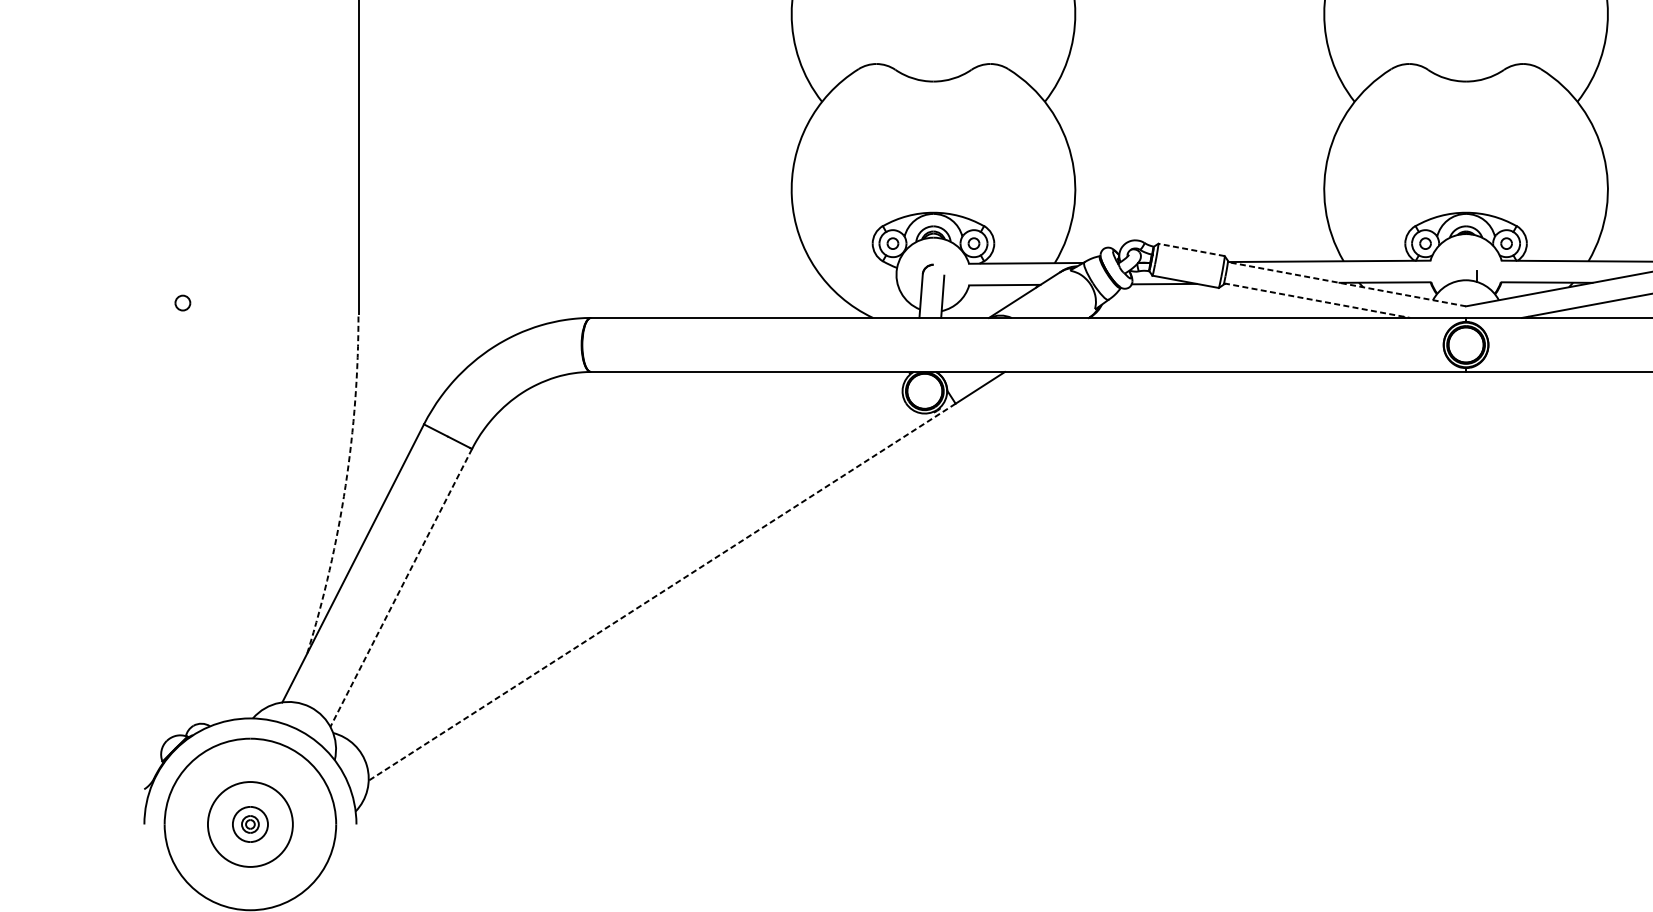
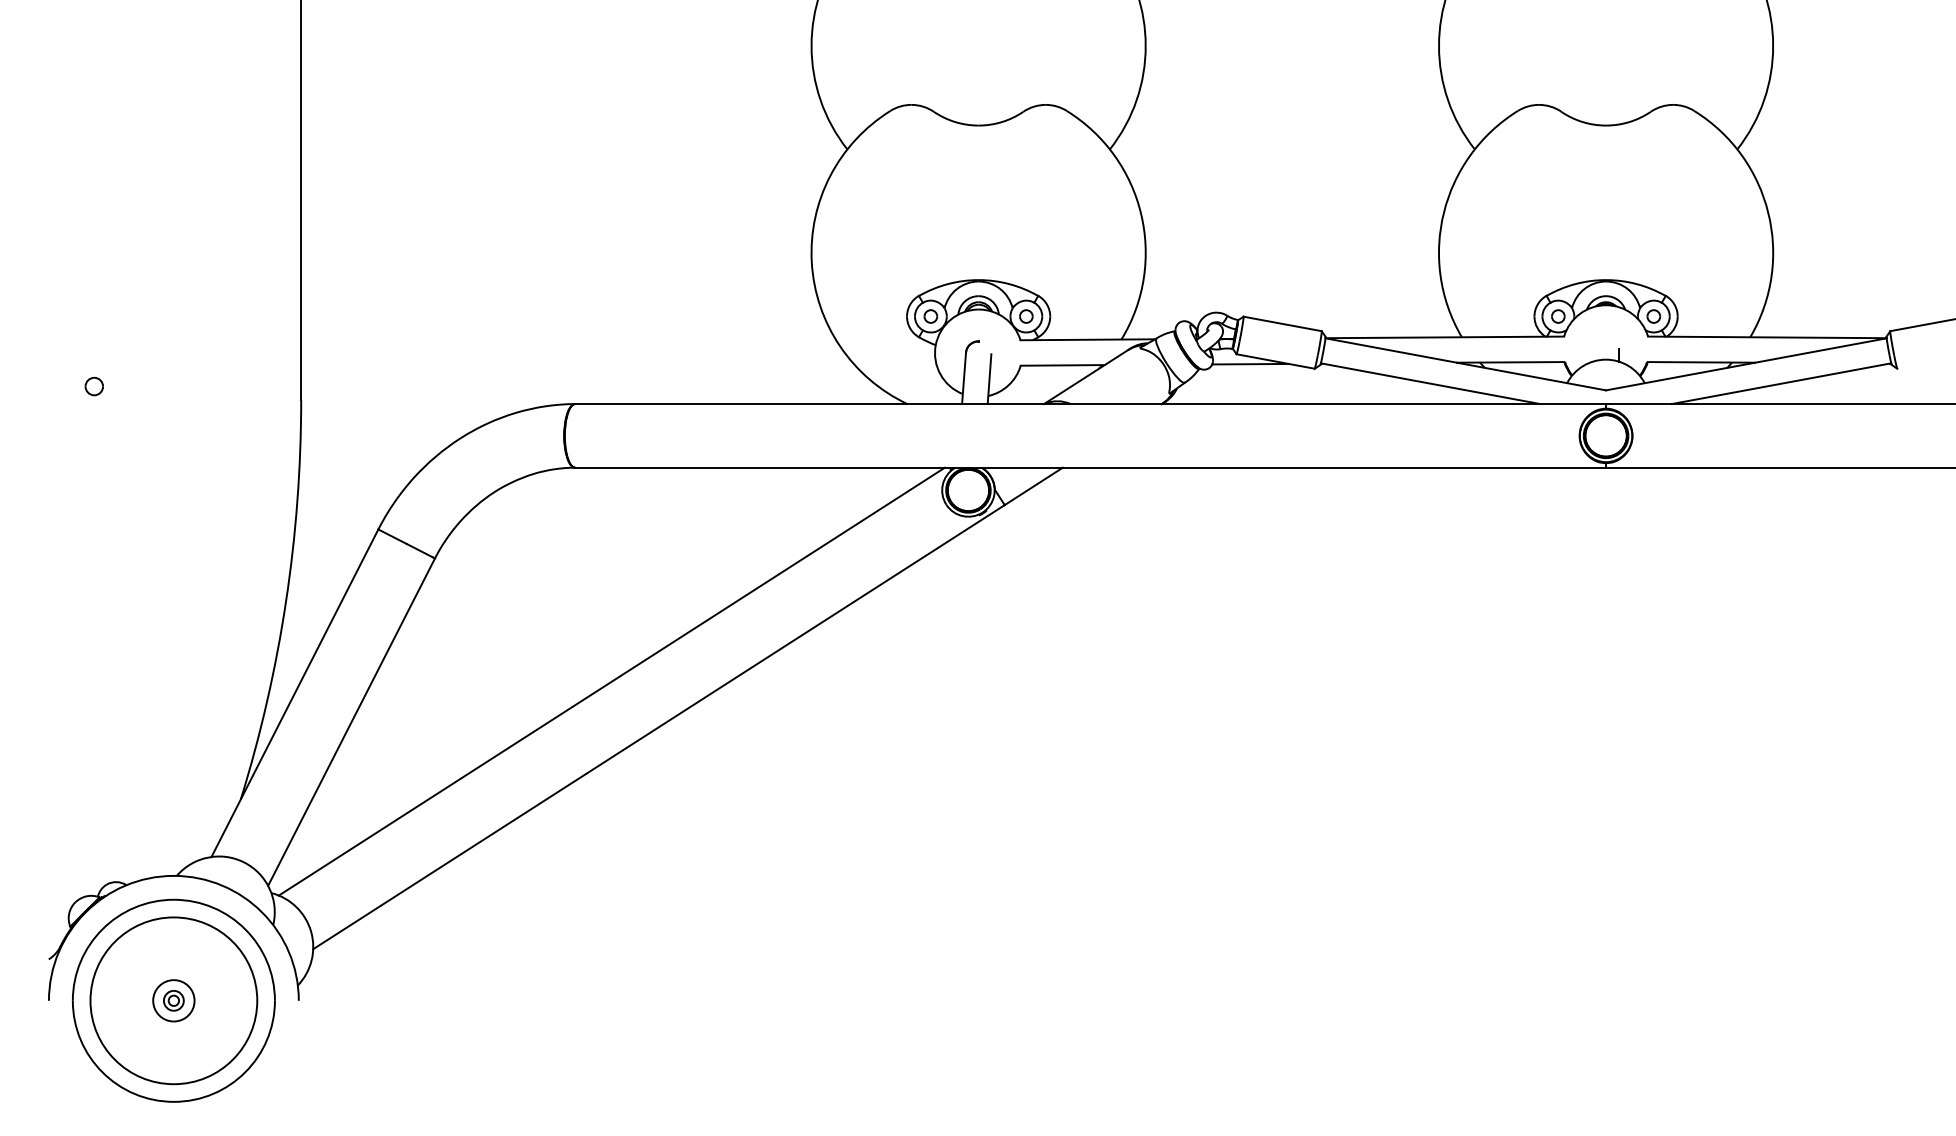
line: (1191, 249) -> (1282, 323), dashed -> solid
line: (1346, 284) -> (1465, 364), dashed -> solid
line: (1317, 300) -> (1430, 383), dashed -> solid
arc: (346, 485) -> (286, 601), dashed -> solid
line: (621, 553) -> (611, 681), added
line: (401, 588) -> (351, 722), dashed -> solid
line: (661, 592) -> (658, 727), dashed -> solid
circle: (250, 824) -> (173, 1000), size x1.67

